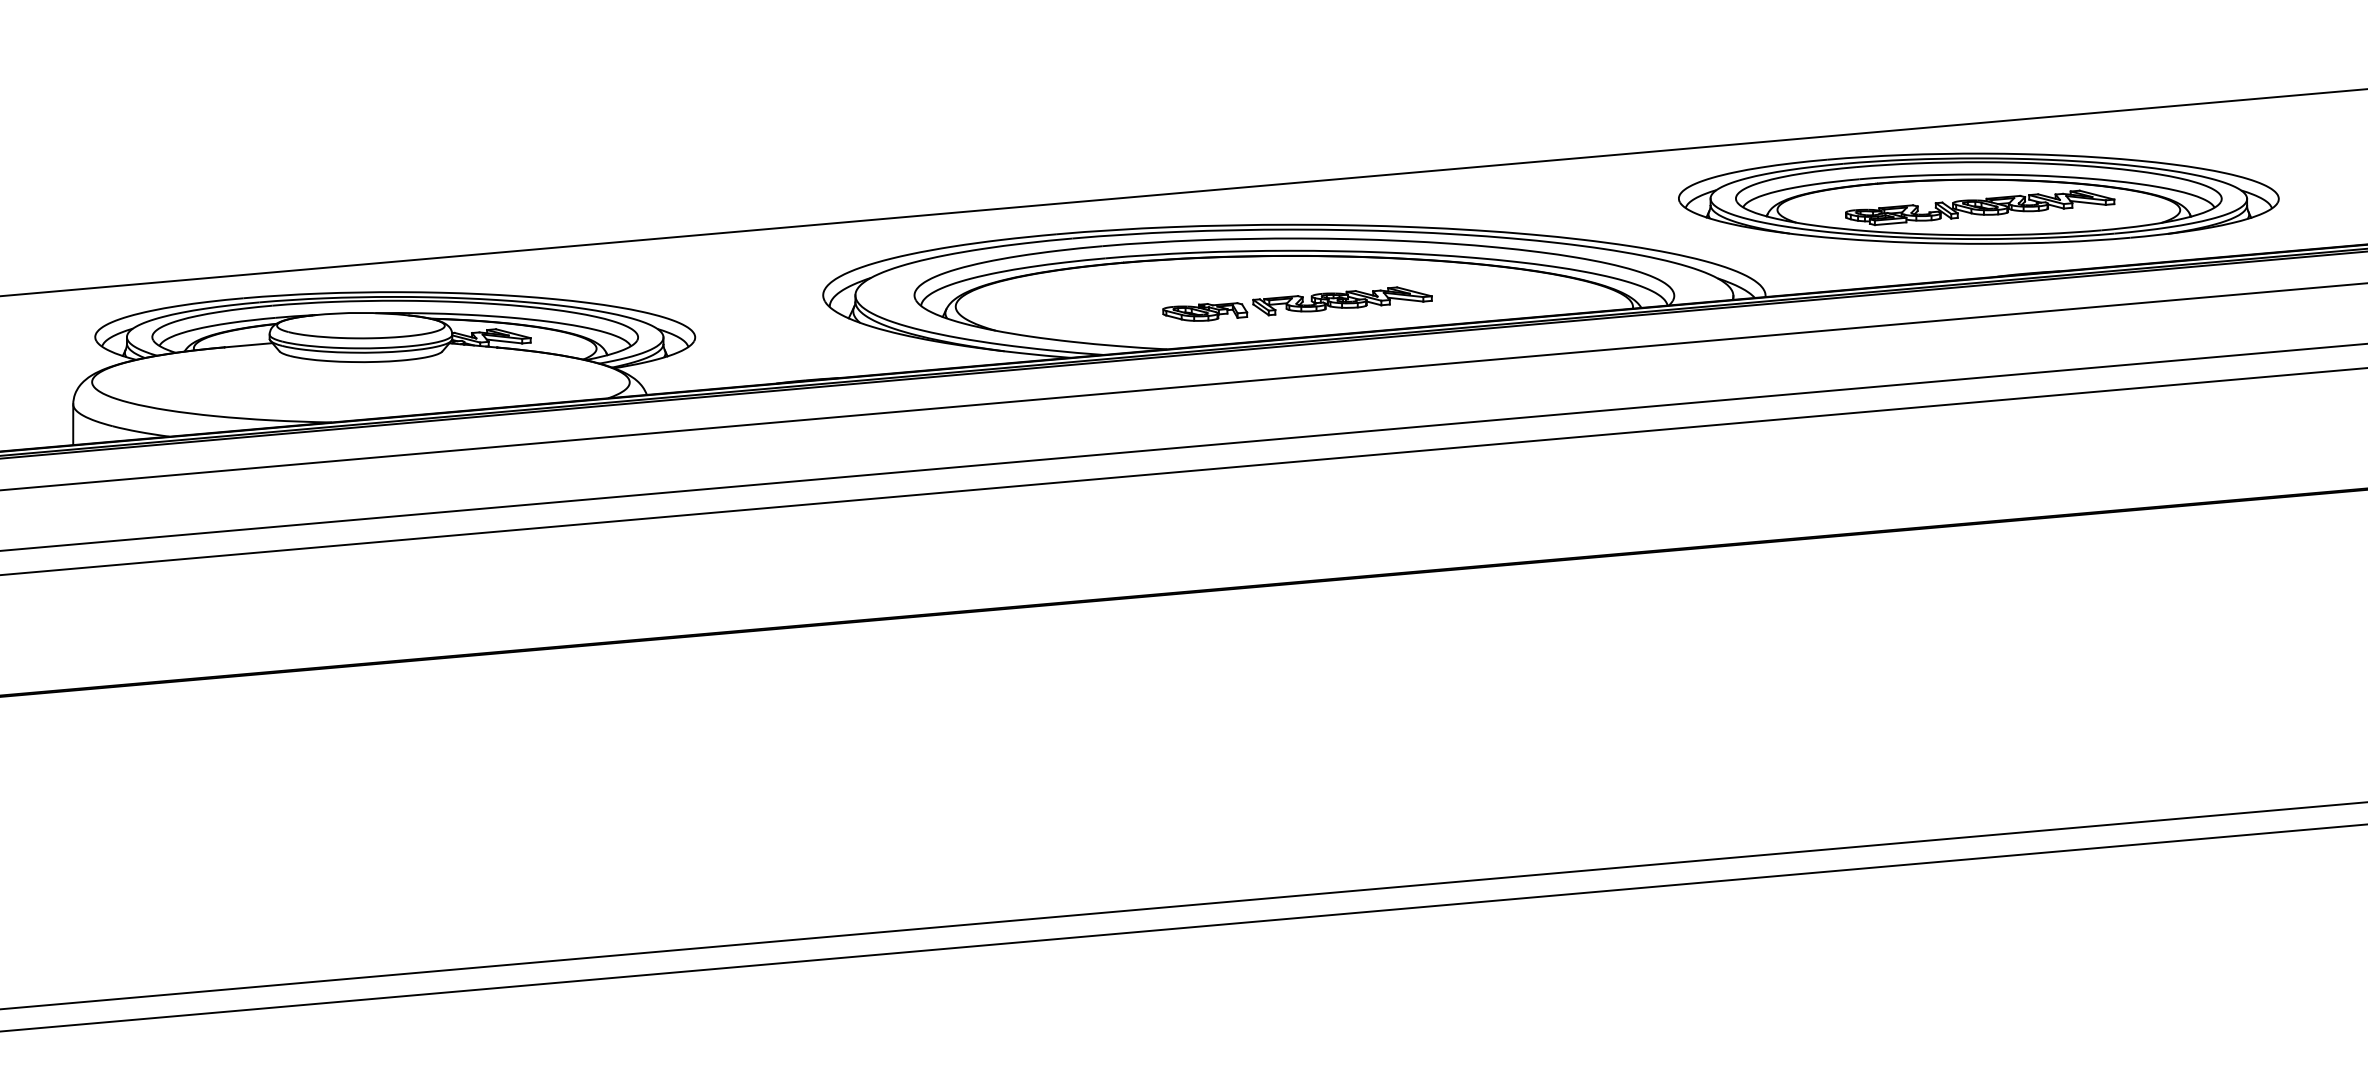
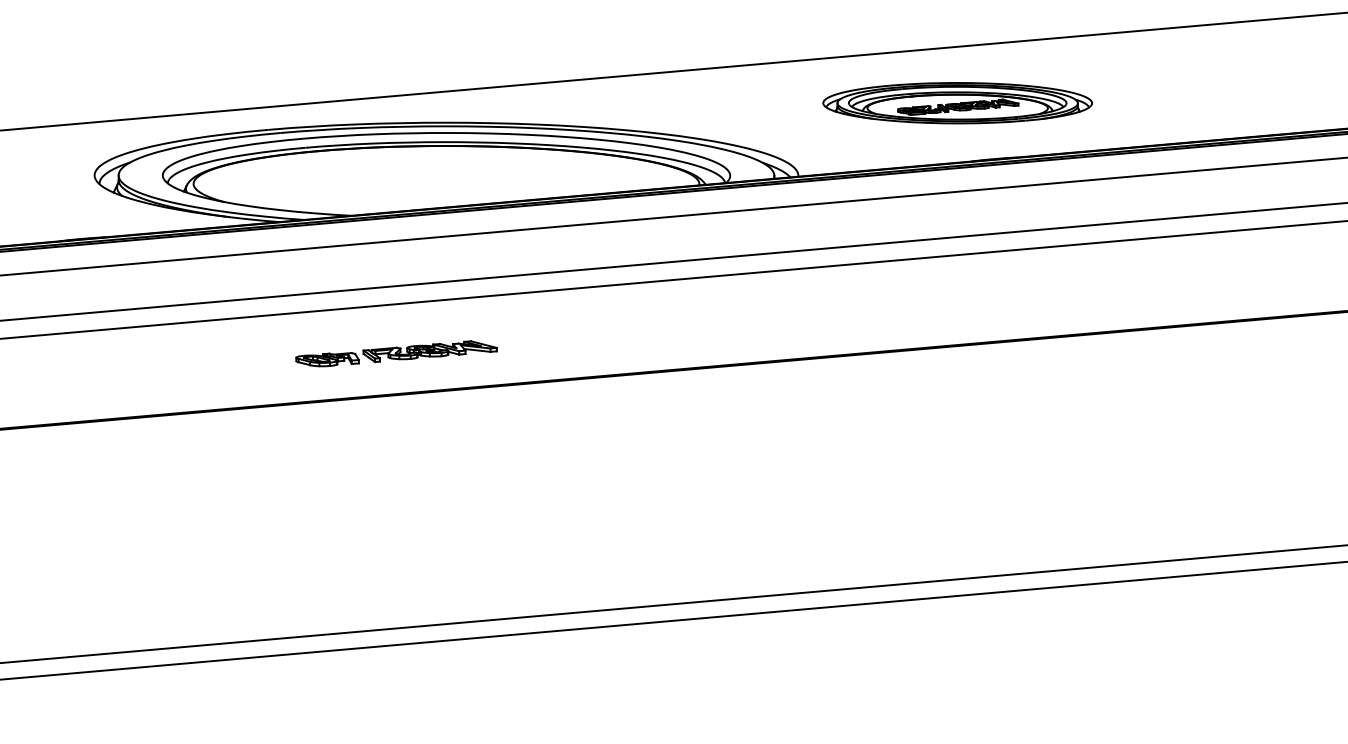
part: (1978, 198) -> (957, 103), size x0.6
part: (1297, 303) -> (396, 353), moved

